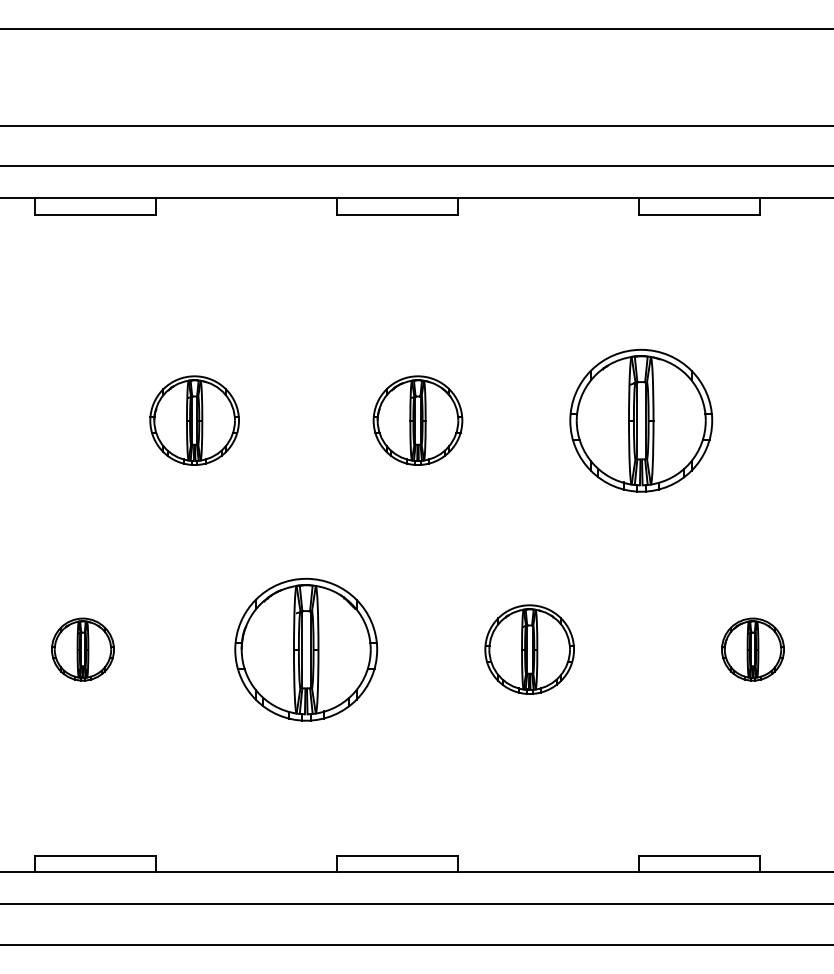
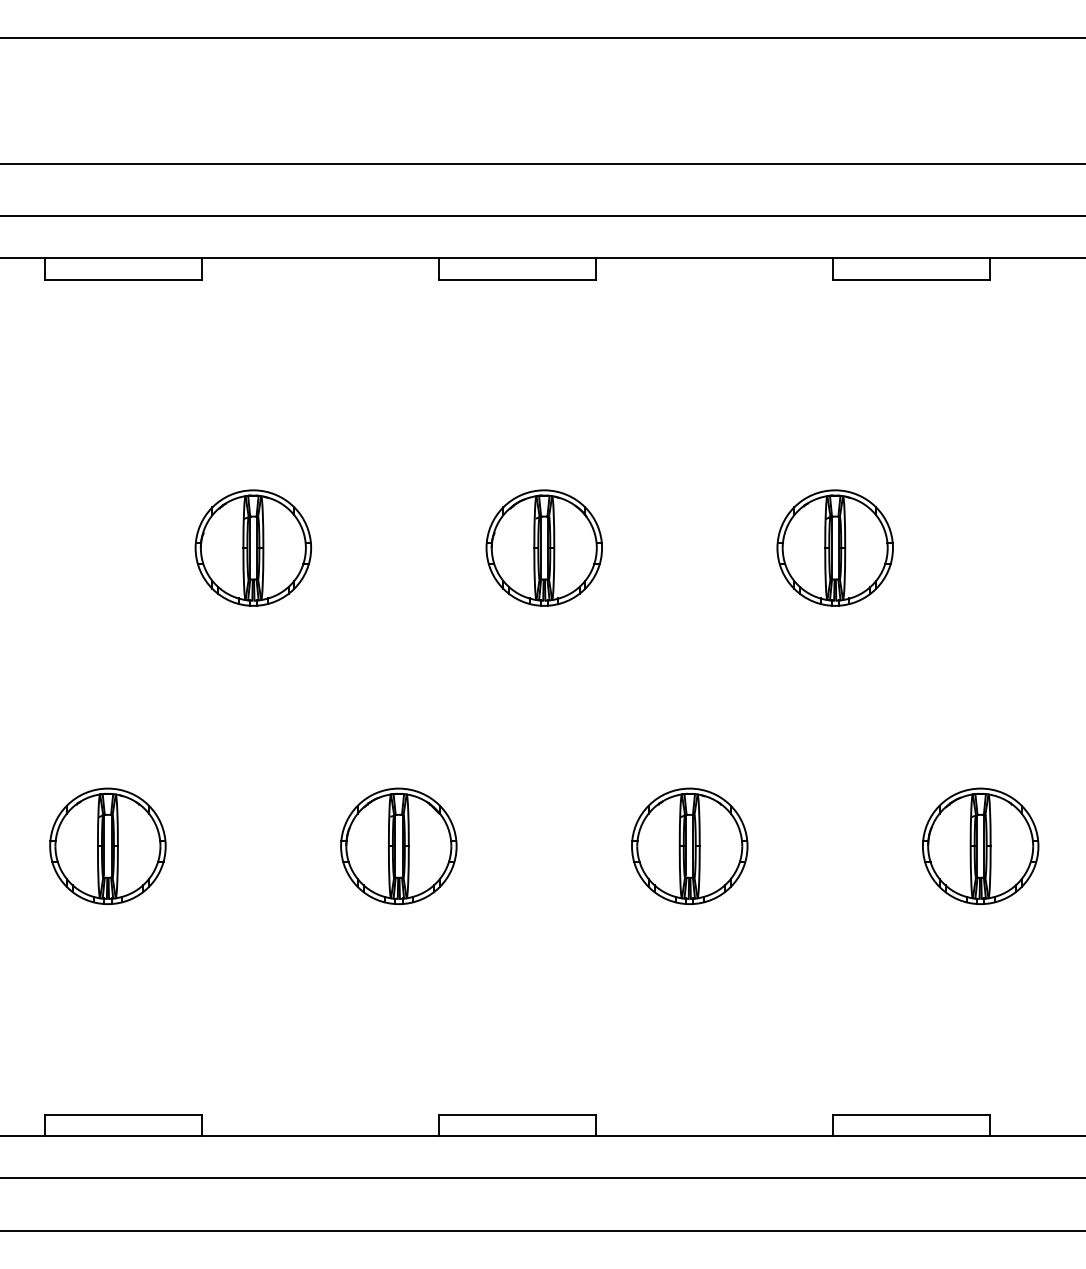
part: (641, 420) -> (835, 547), size x0.62
part: (82, 649) -> (107, 846), size x1.43
part: (306, 649) -> (399, 846), size x0.62
part: (752, 649) -> (979, 846), size x1.43

